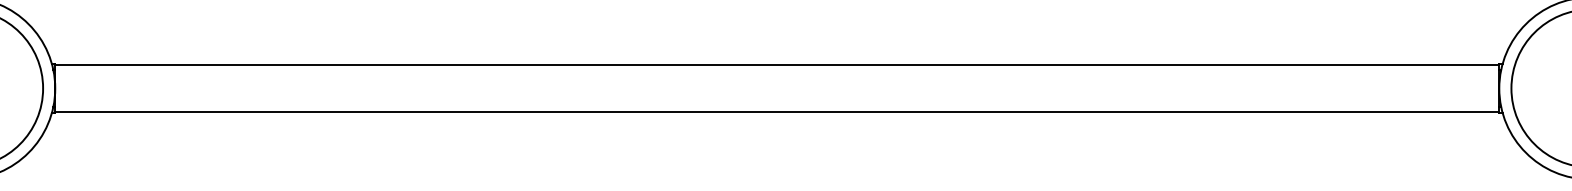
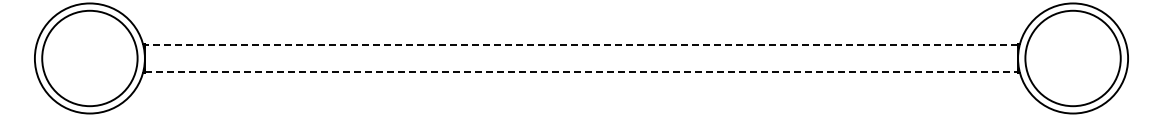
line: (777, 65) -> (581, 44), solid -> dashed
line: (777, 111) -> (581, 72), solid -> dashed

